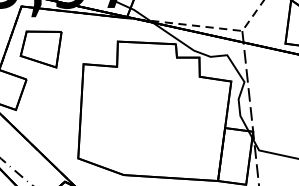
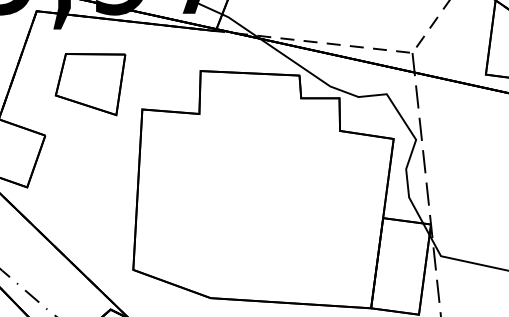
part: (40, 49) -> (89, 84), moved

